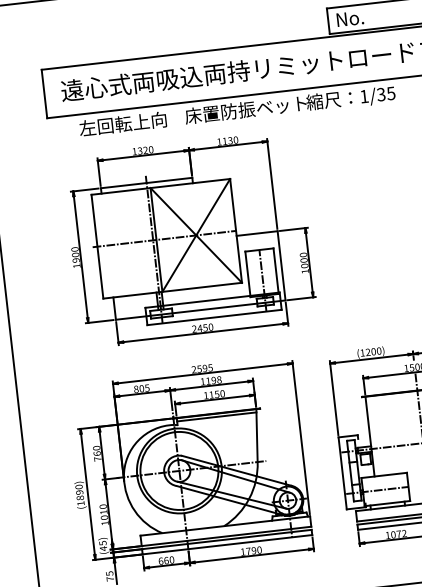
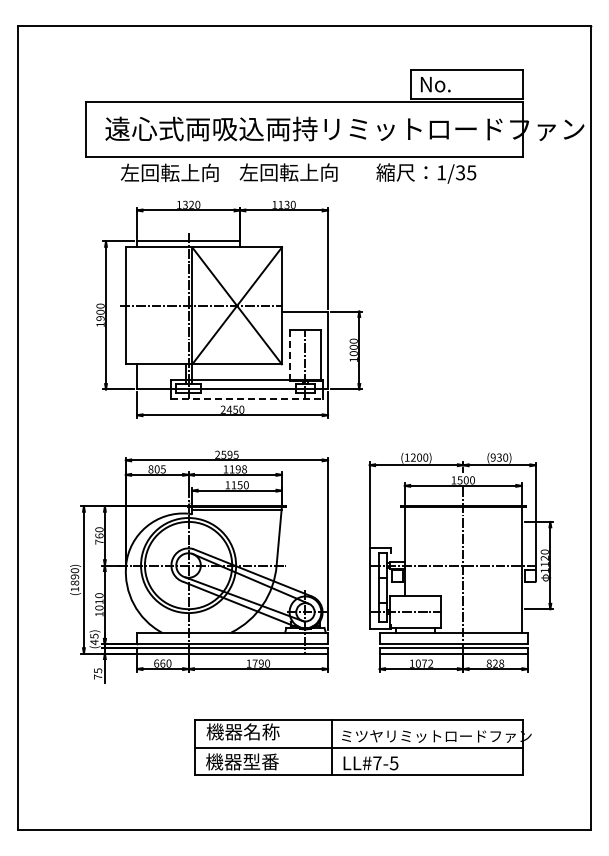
text: (245, 109) -> (307, 172), 床置防振ベット -> 左回転上向
line: (247, 274) -> (289, 355), solid -> dashed
line: (214, 317) -> (247, 399), solid -> dashed

